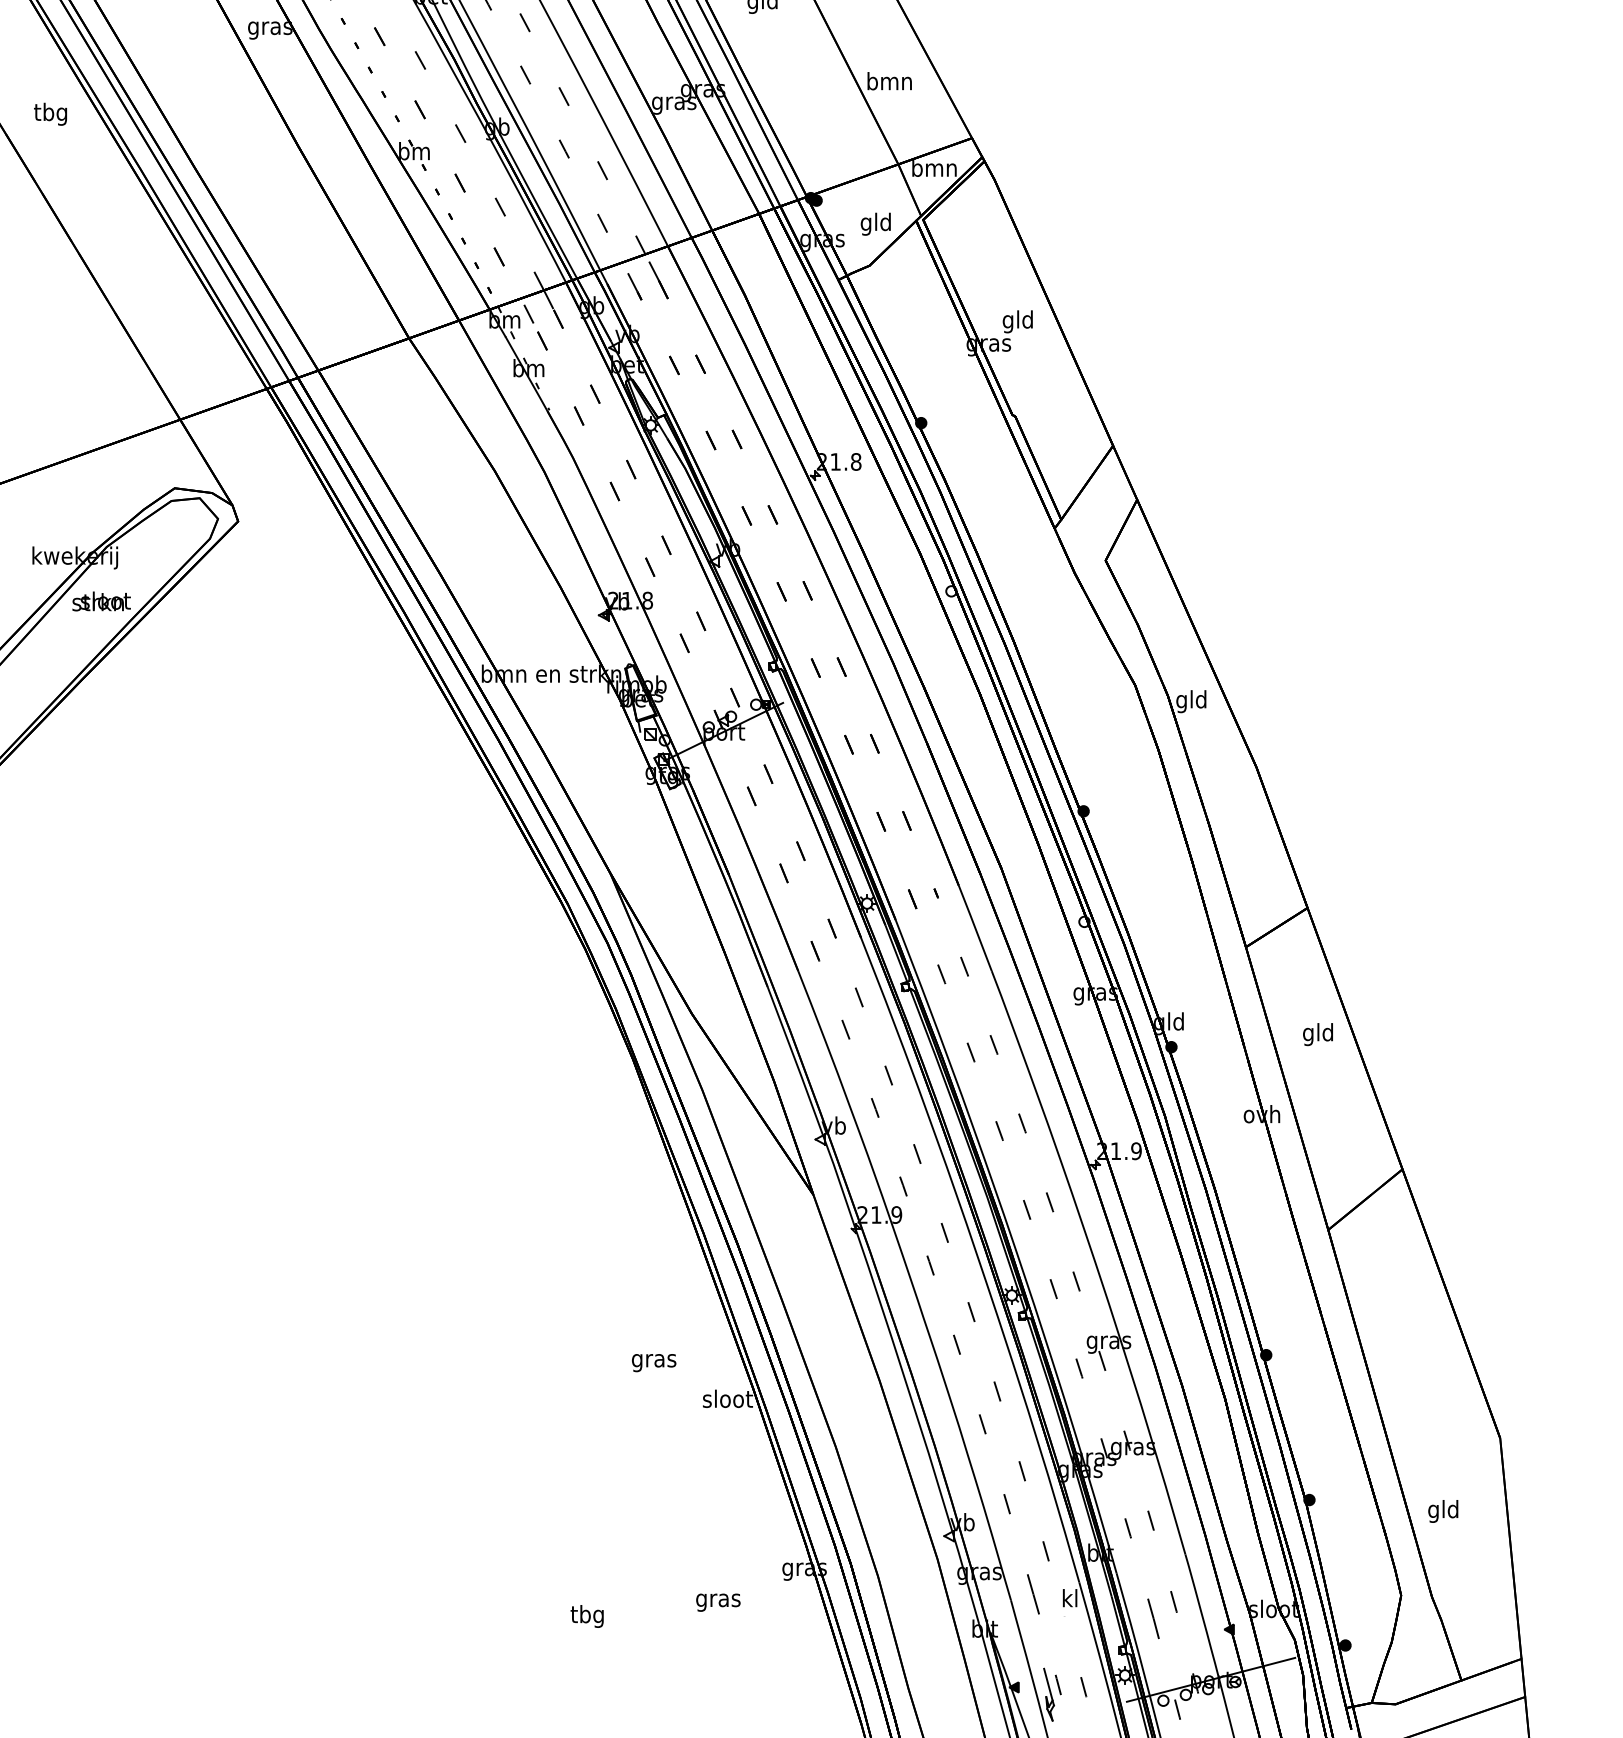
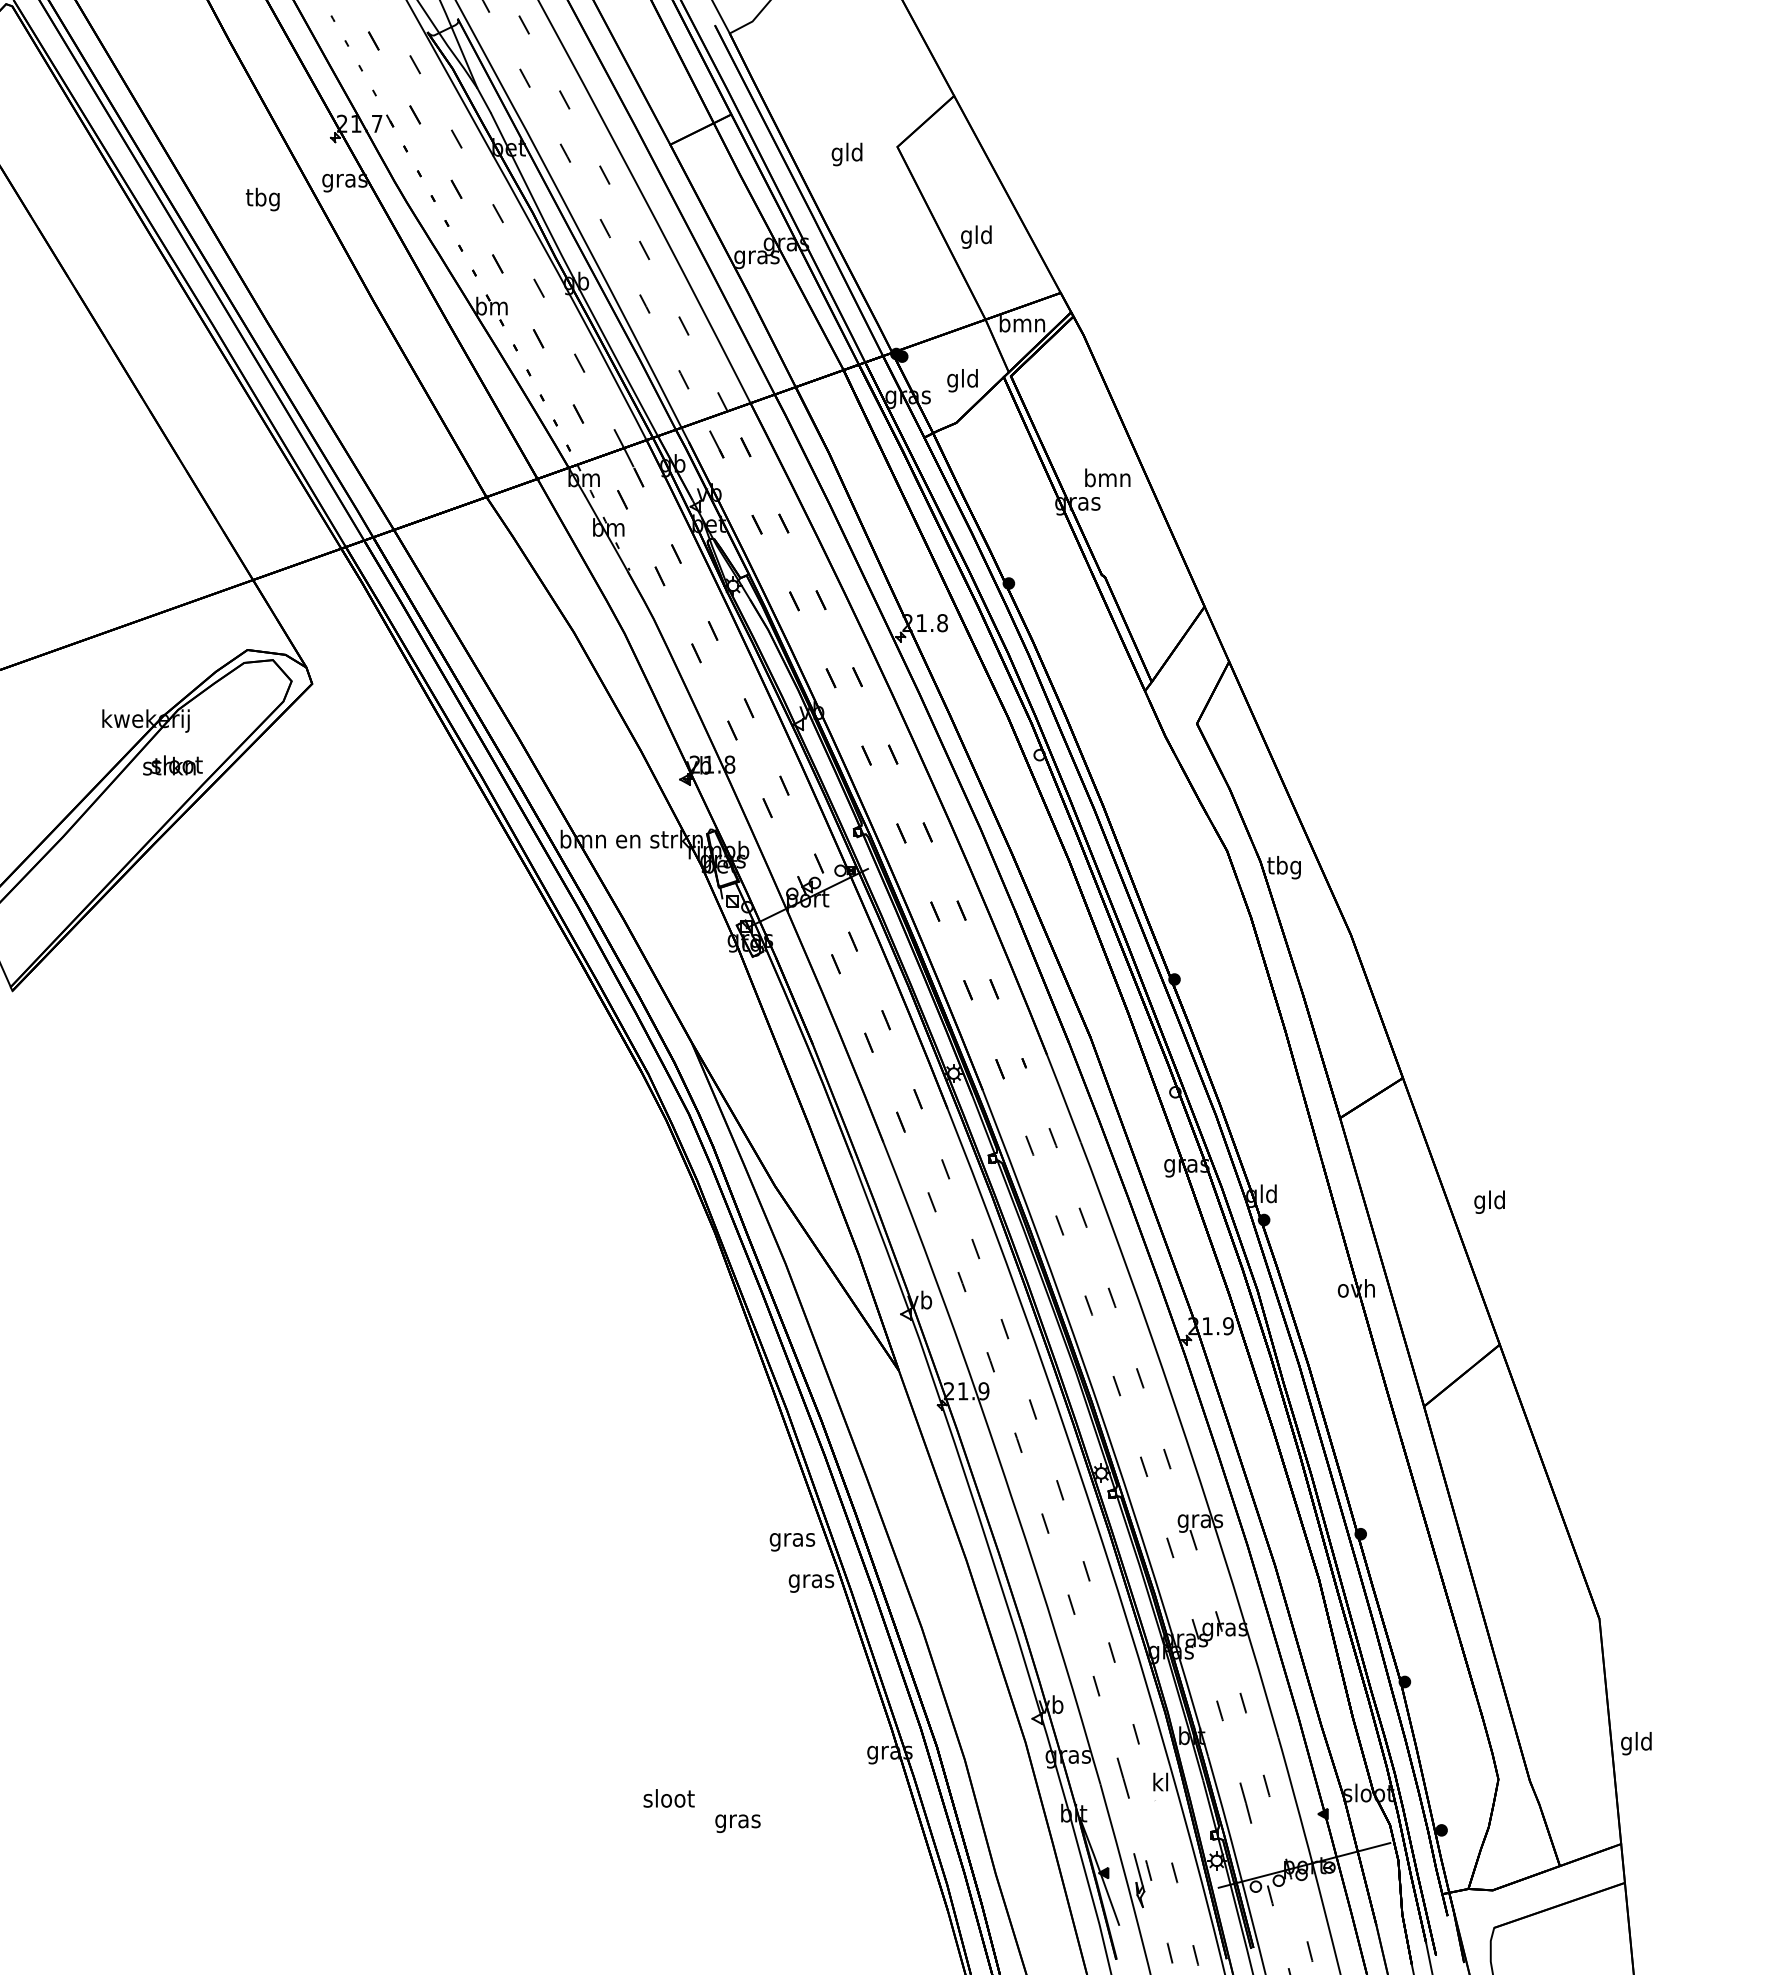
text: (889, 82) -> (976, 236), bmn -> gld
text: (50, 114) -> (262, 199), moved
line: (652, 267) -> (734, 424), removed
line: (526, 310) -> (606, 468), removed
text: (1017, 321) -> (1107, 479), gld -> bmn
text: (1190, 701) -> (1283, 867), gld -> tbg
text: (1317, 1033) -> (1489, 1201), moved
text: (654, 1363) -> (792, 1542), moved
text: (727, 1400) -> (811, 1580), sloot -> gras
text: (1443, 1511) -> (1636, 1743), moved
text: (717, 1602) -> (737, 1823), moved
text: (587, 1616) -> (668, 1800), tbg -> sloot

